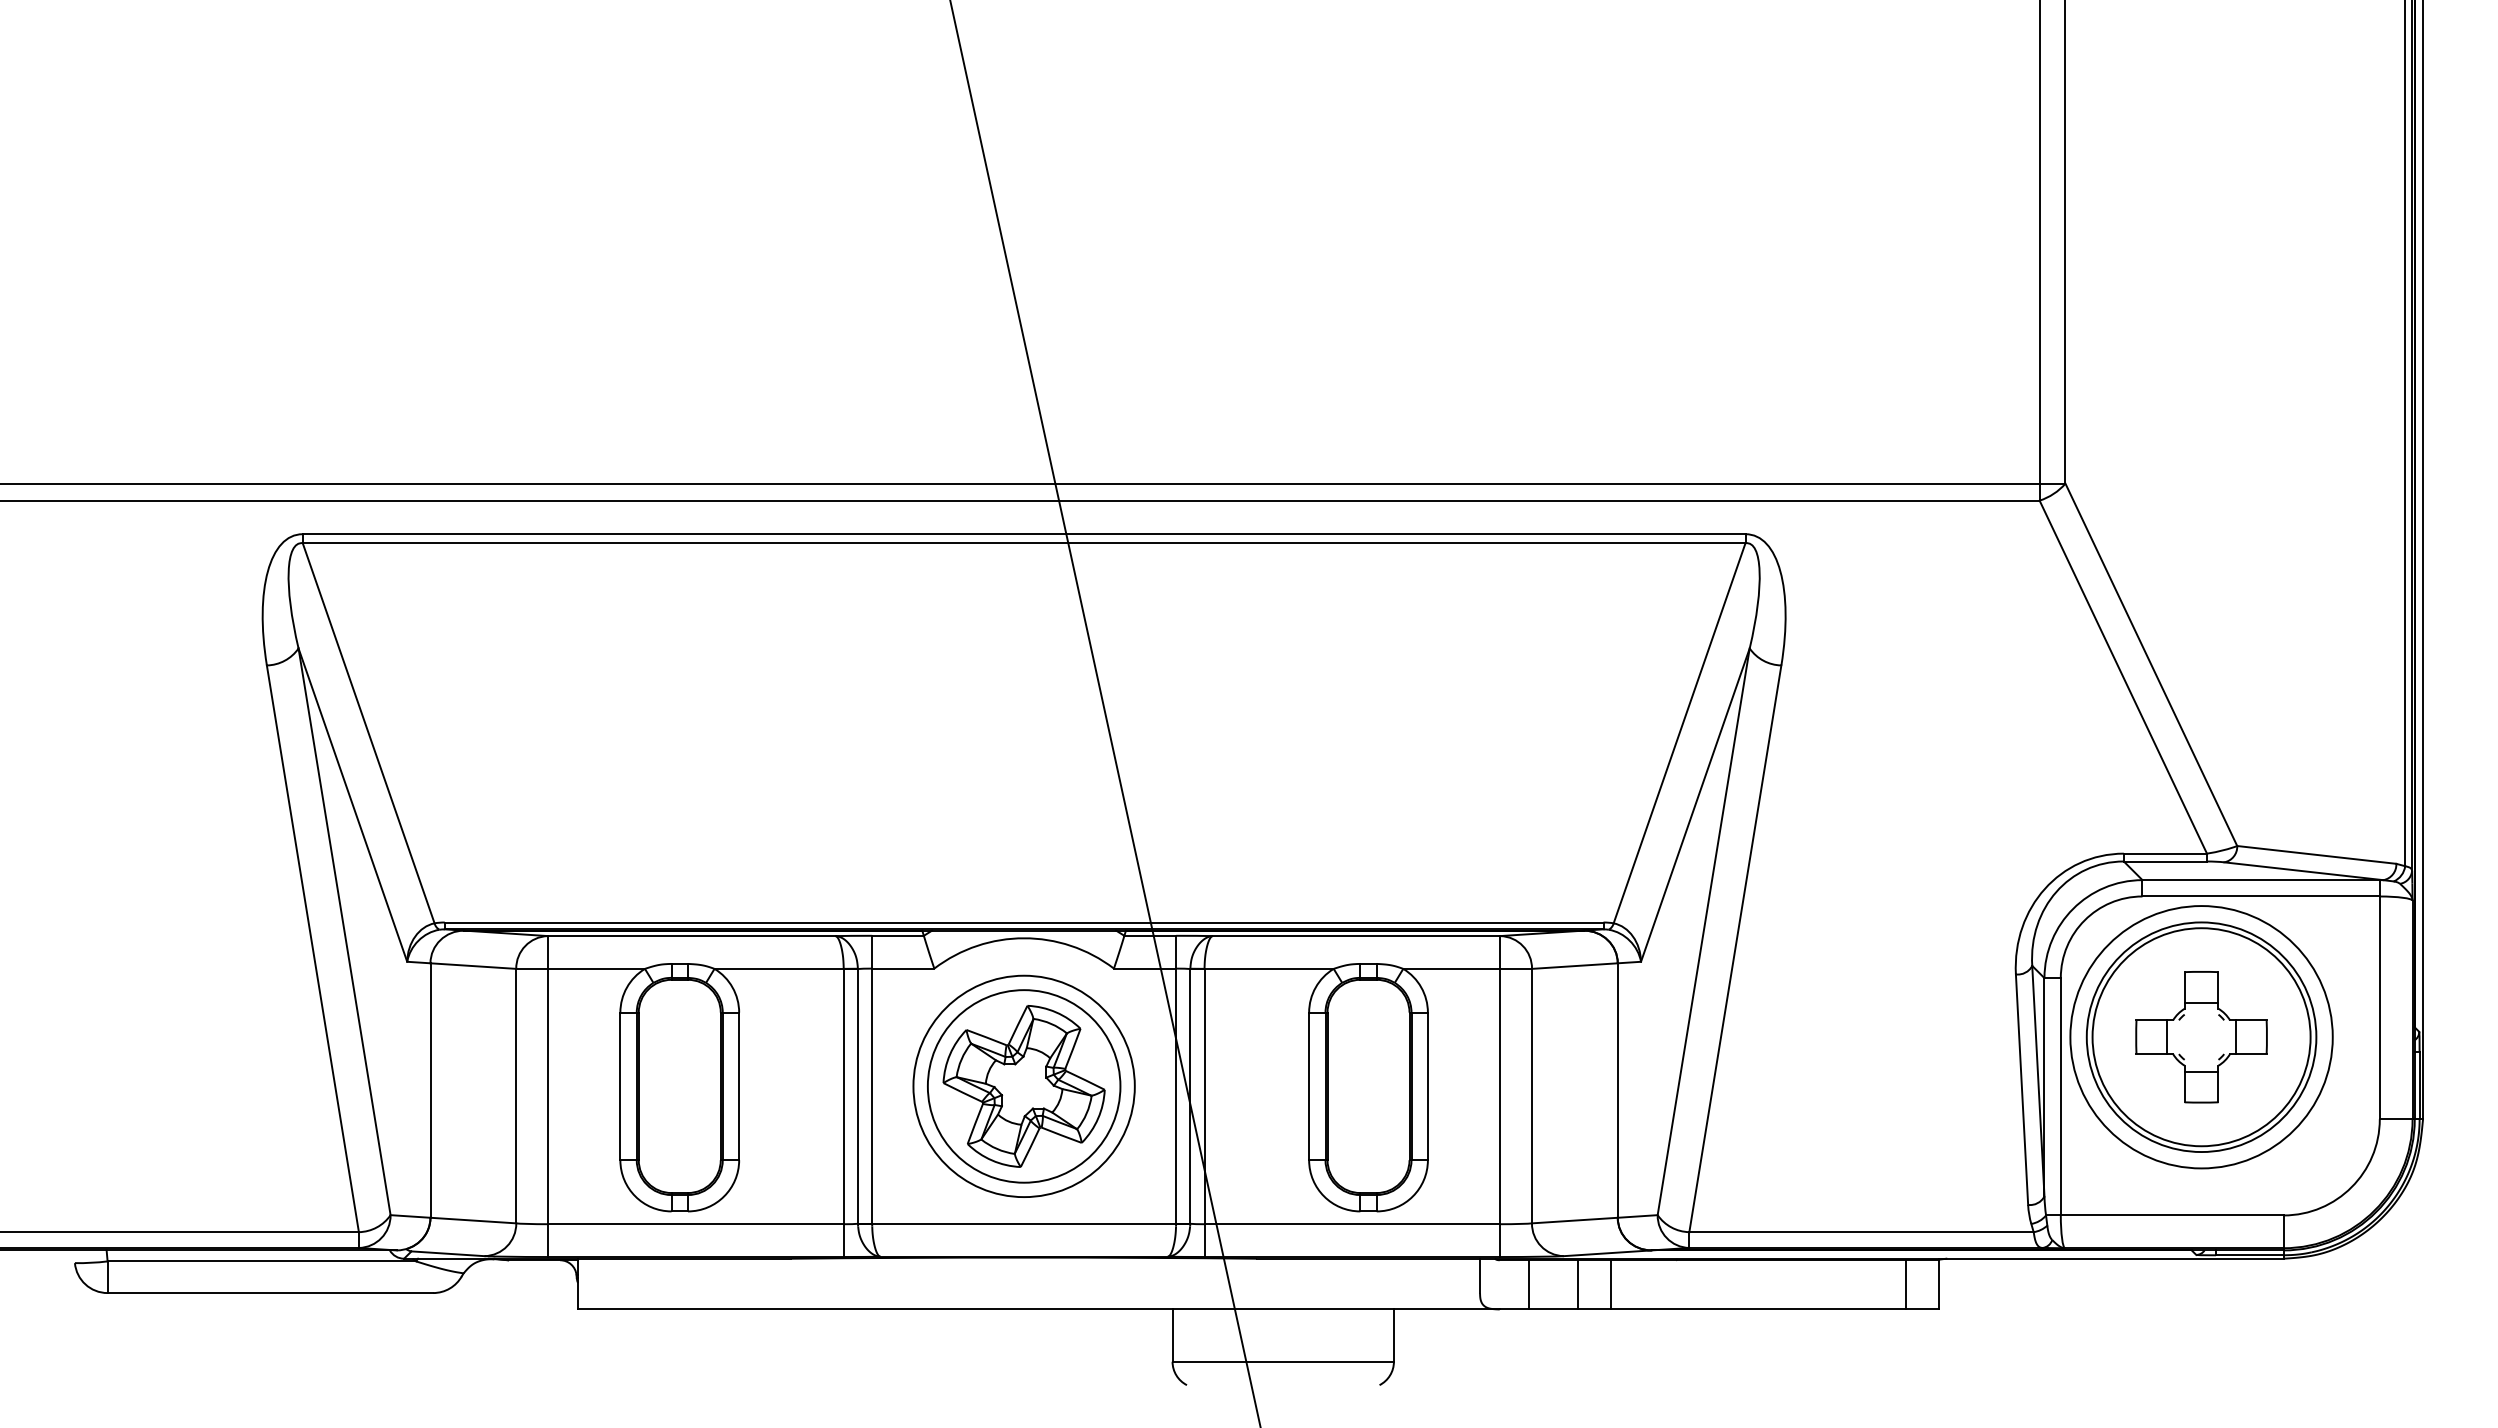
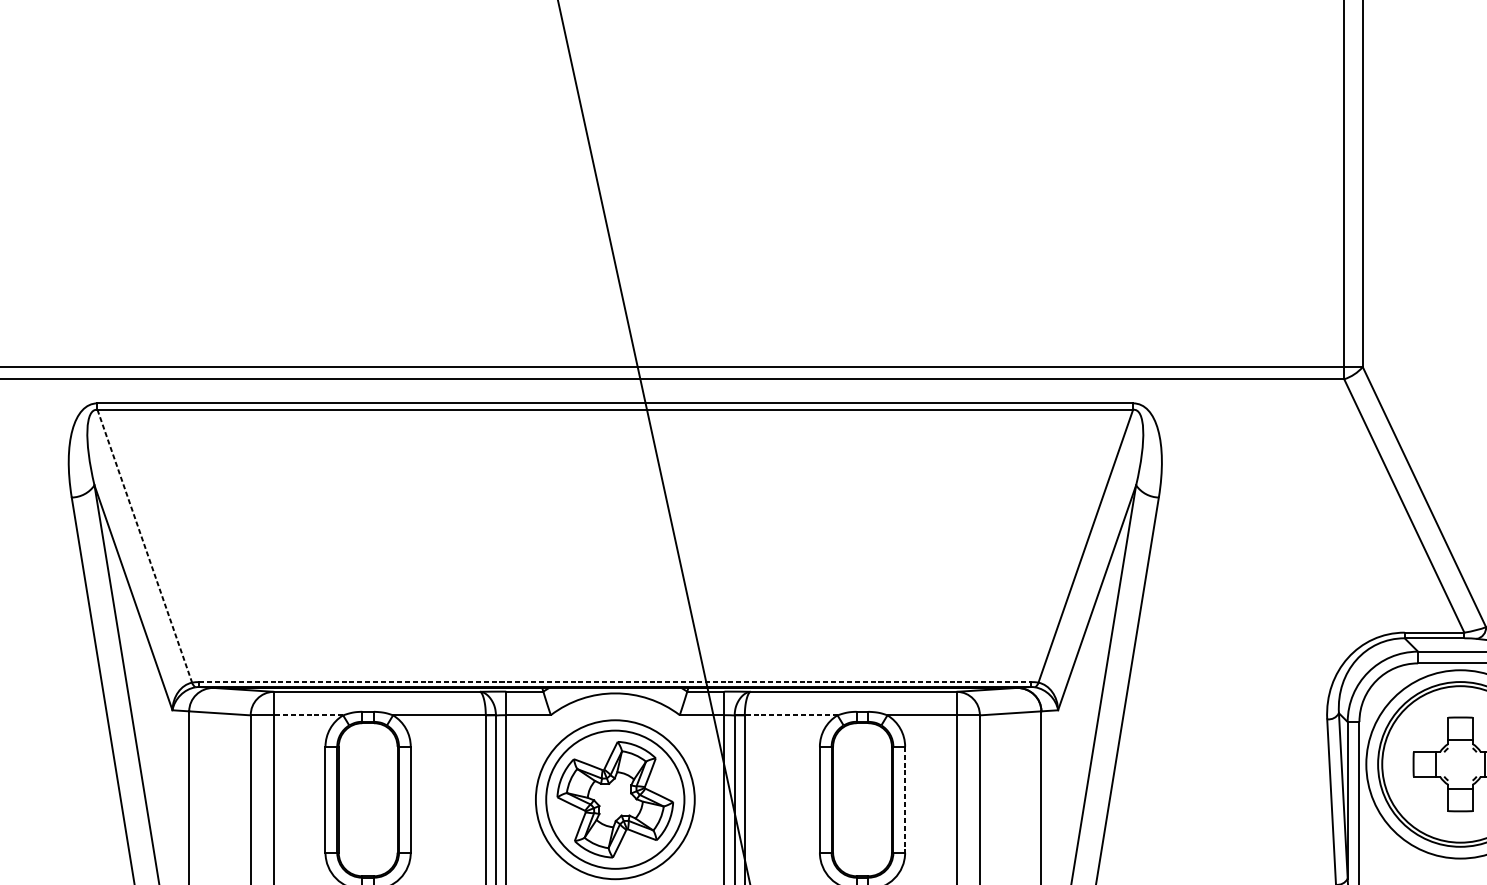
line: (368, 733) -> (144, 546), solid -> dashed
line: (1024, 922) -> (615, 682), solid -> dashed
line: (596, 968) -> (308, 715), solid -> dashed
line: (1269, 968) -> (791, 715), solid -> dashed
line: (1427, 1086) -> (904, 799), solid -> dashed

